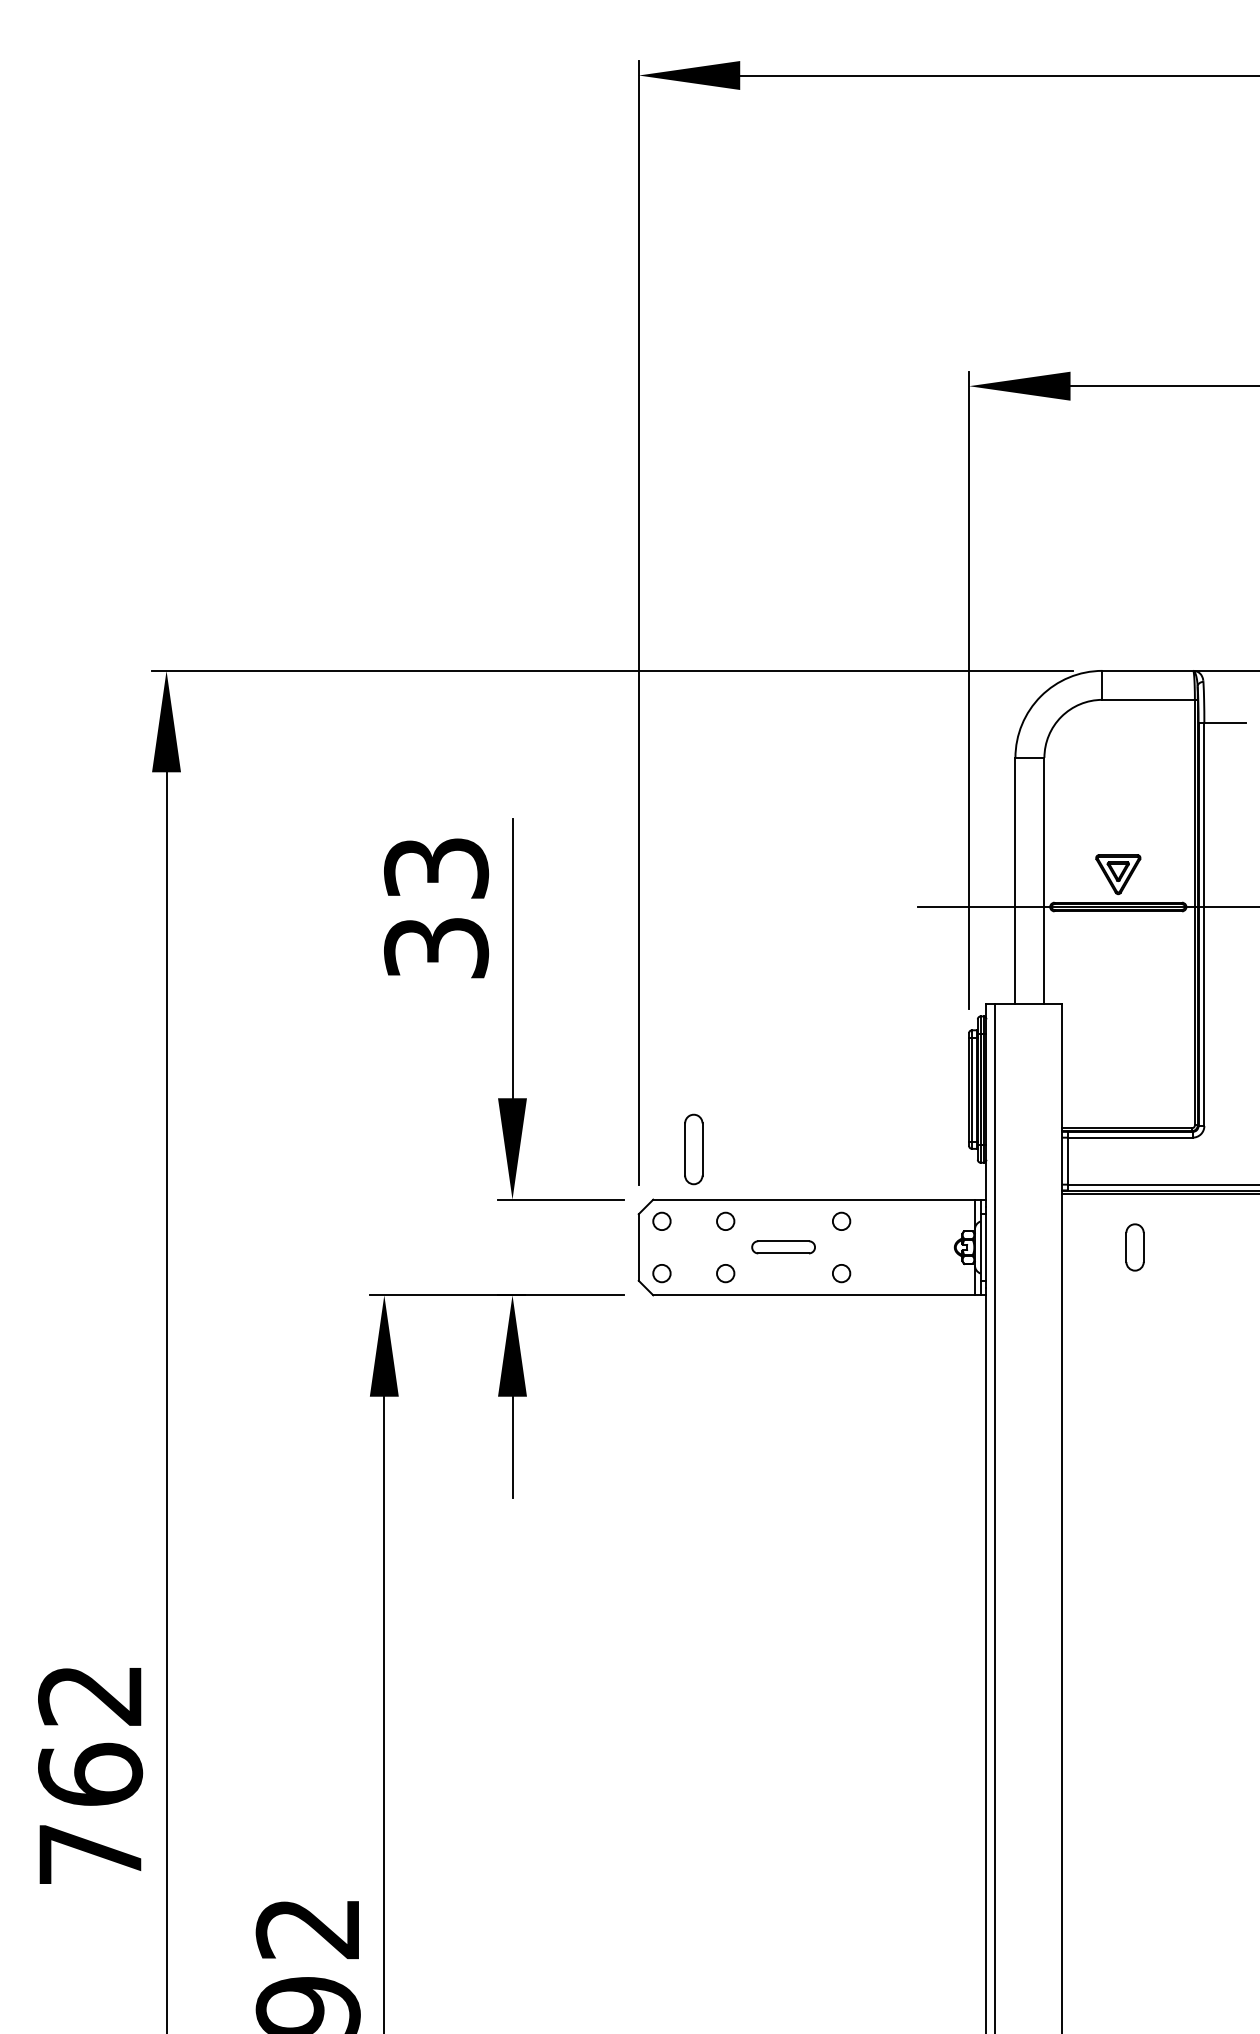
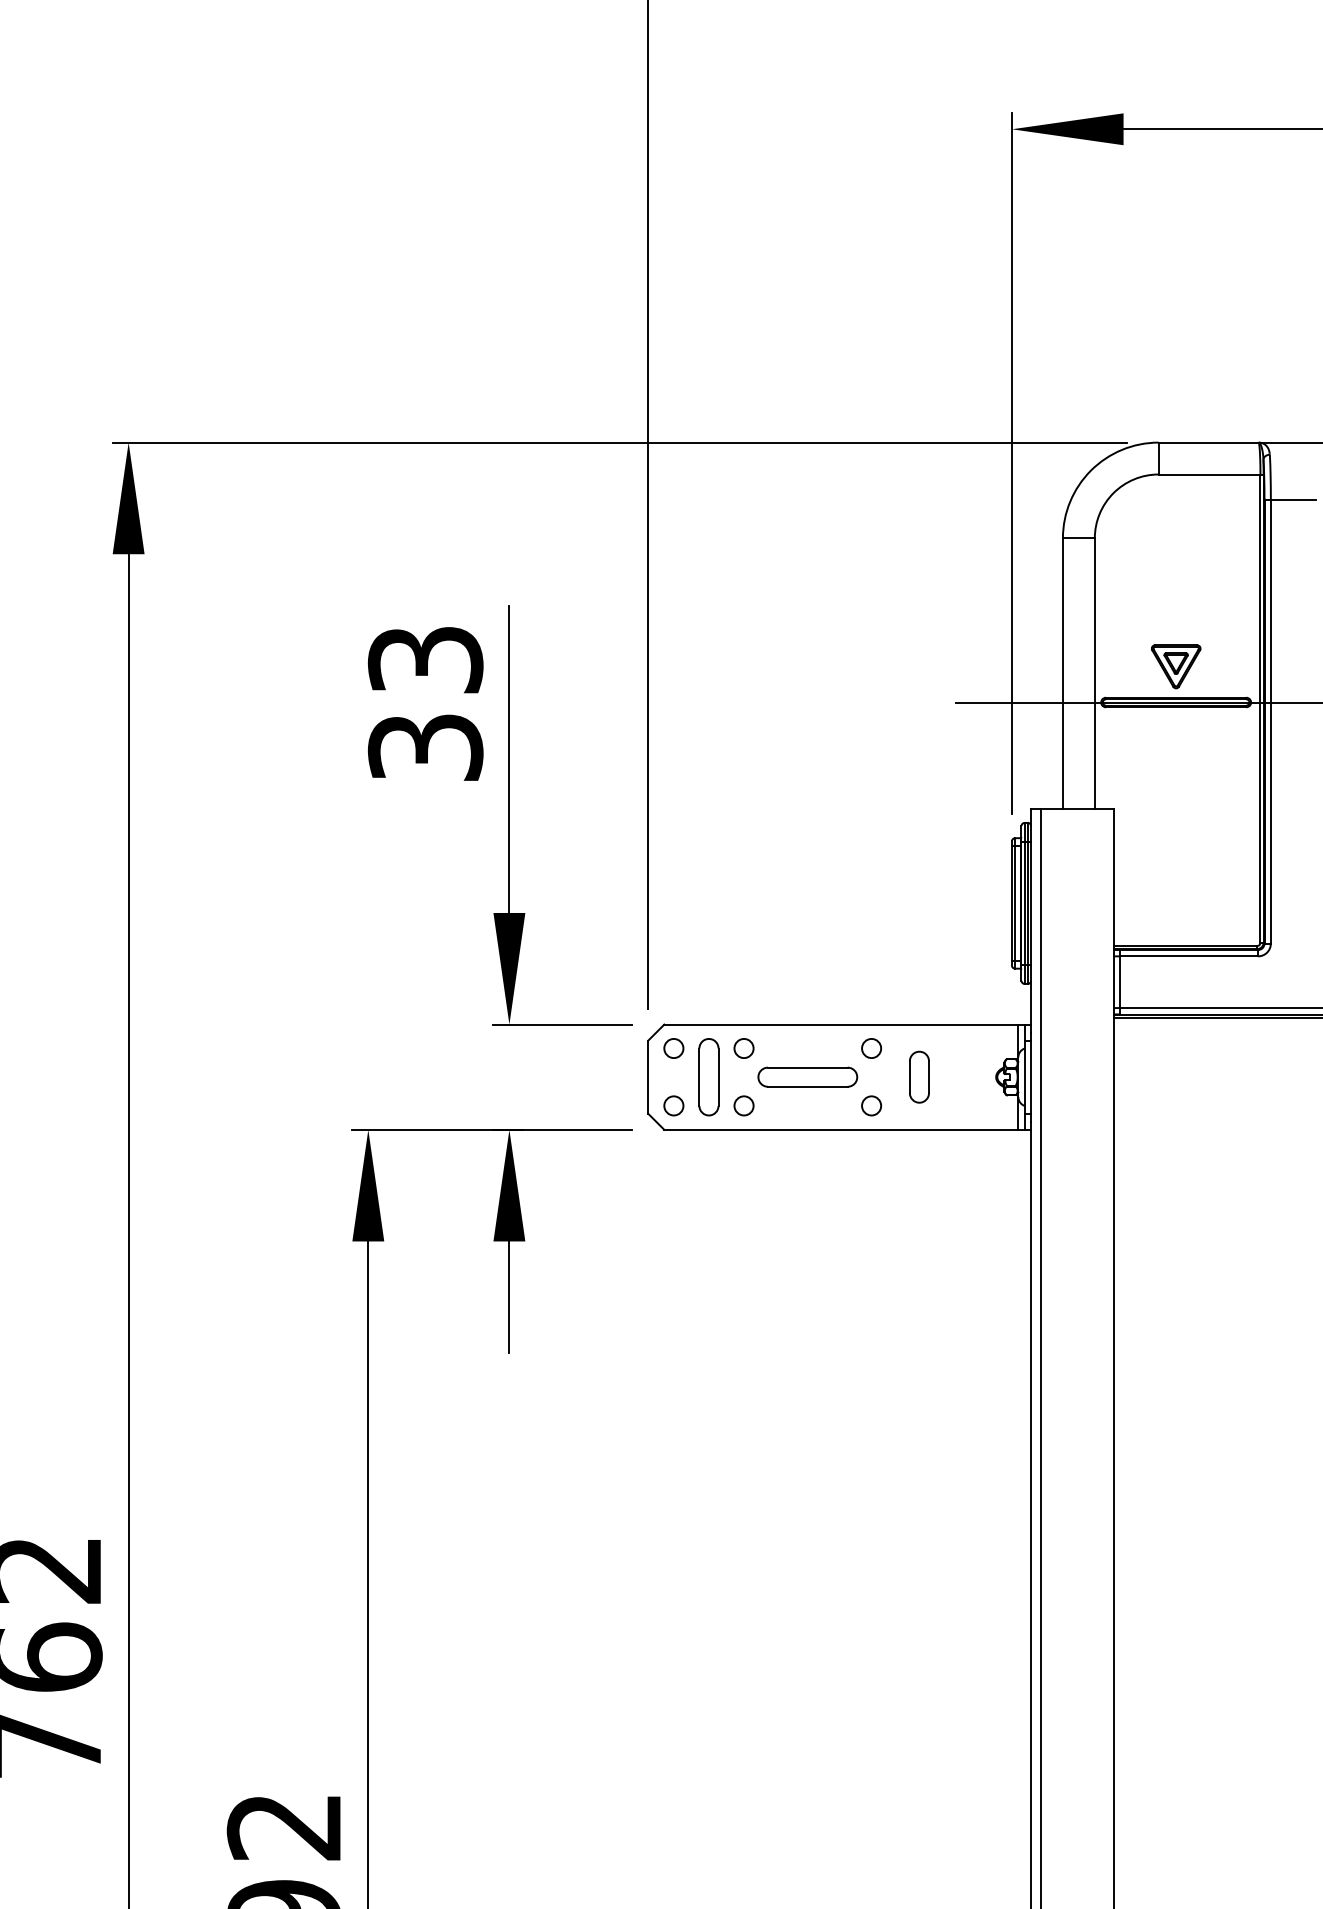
part: (693, 1149) -> (708, 1077), moved
part: (783, 1246) -> (807, 1076), size x1.43
part: (1134, 1247) -> (918, 1077), moved

